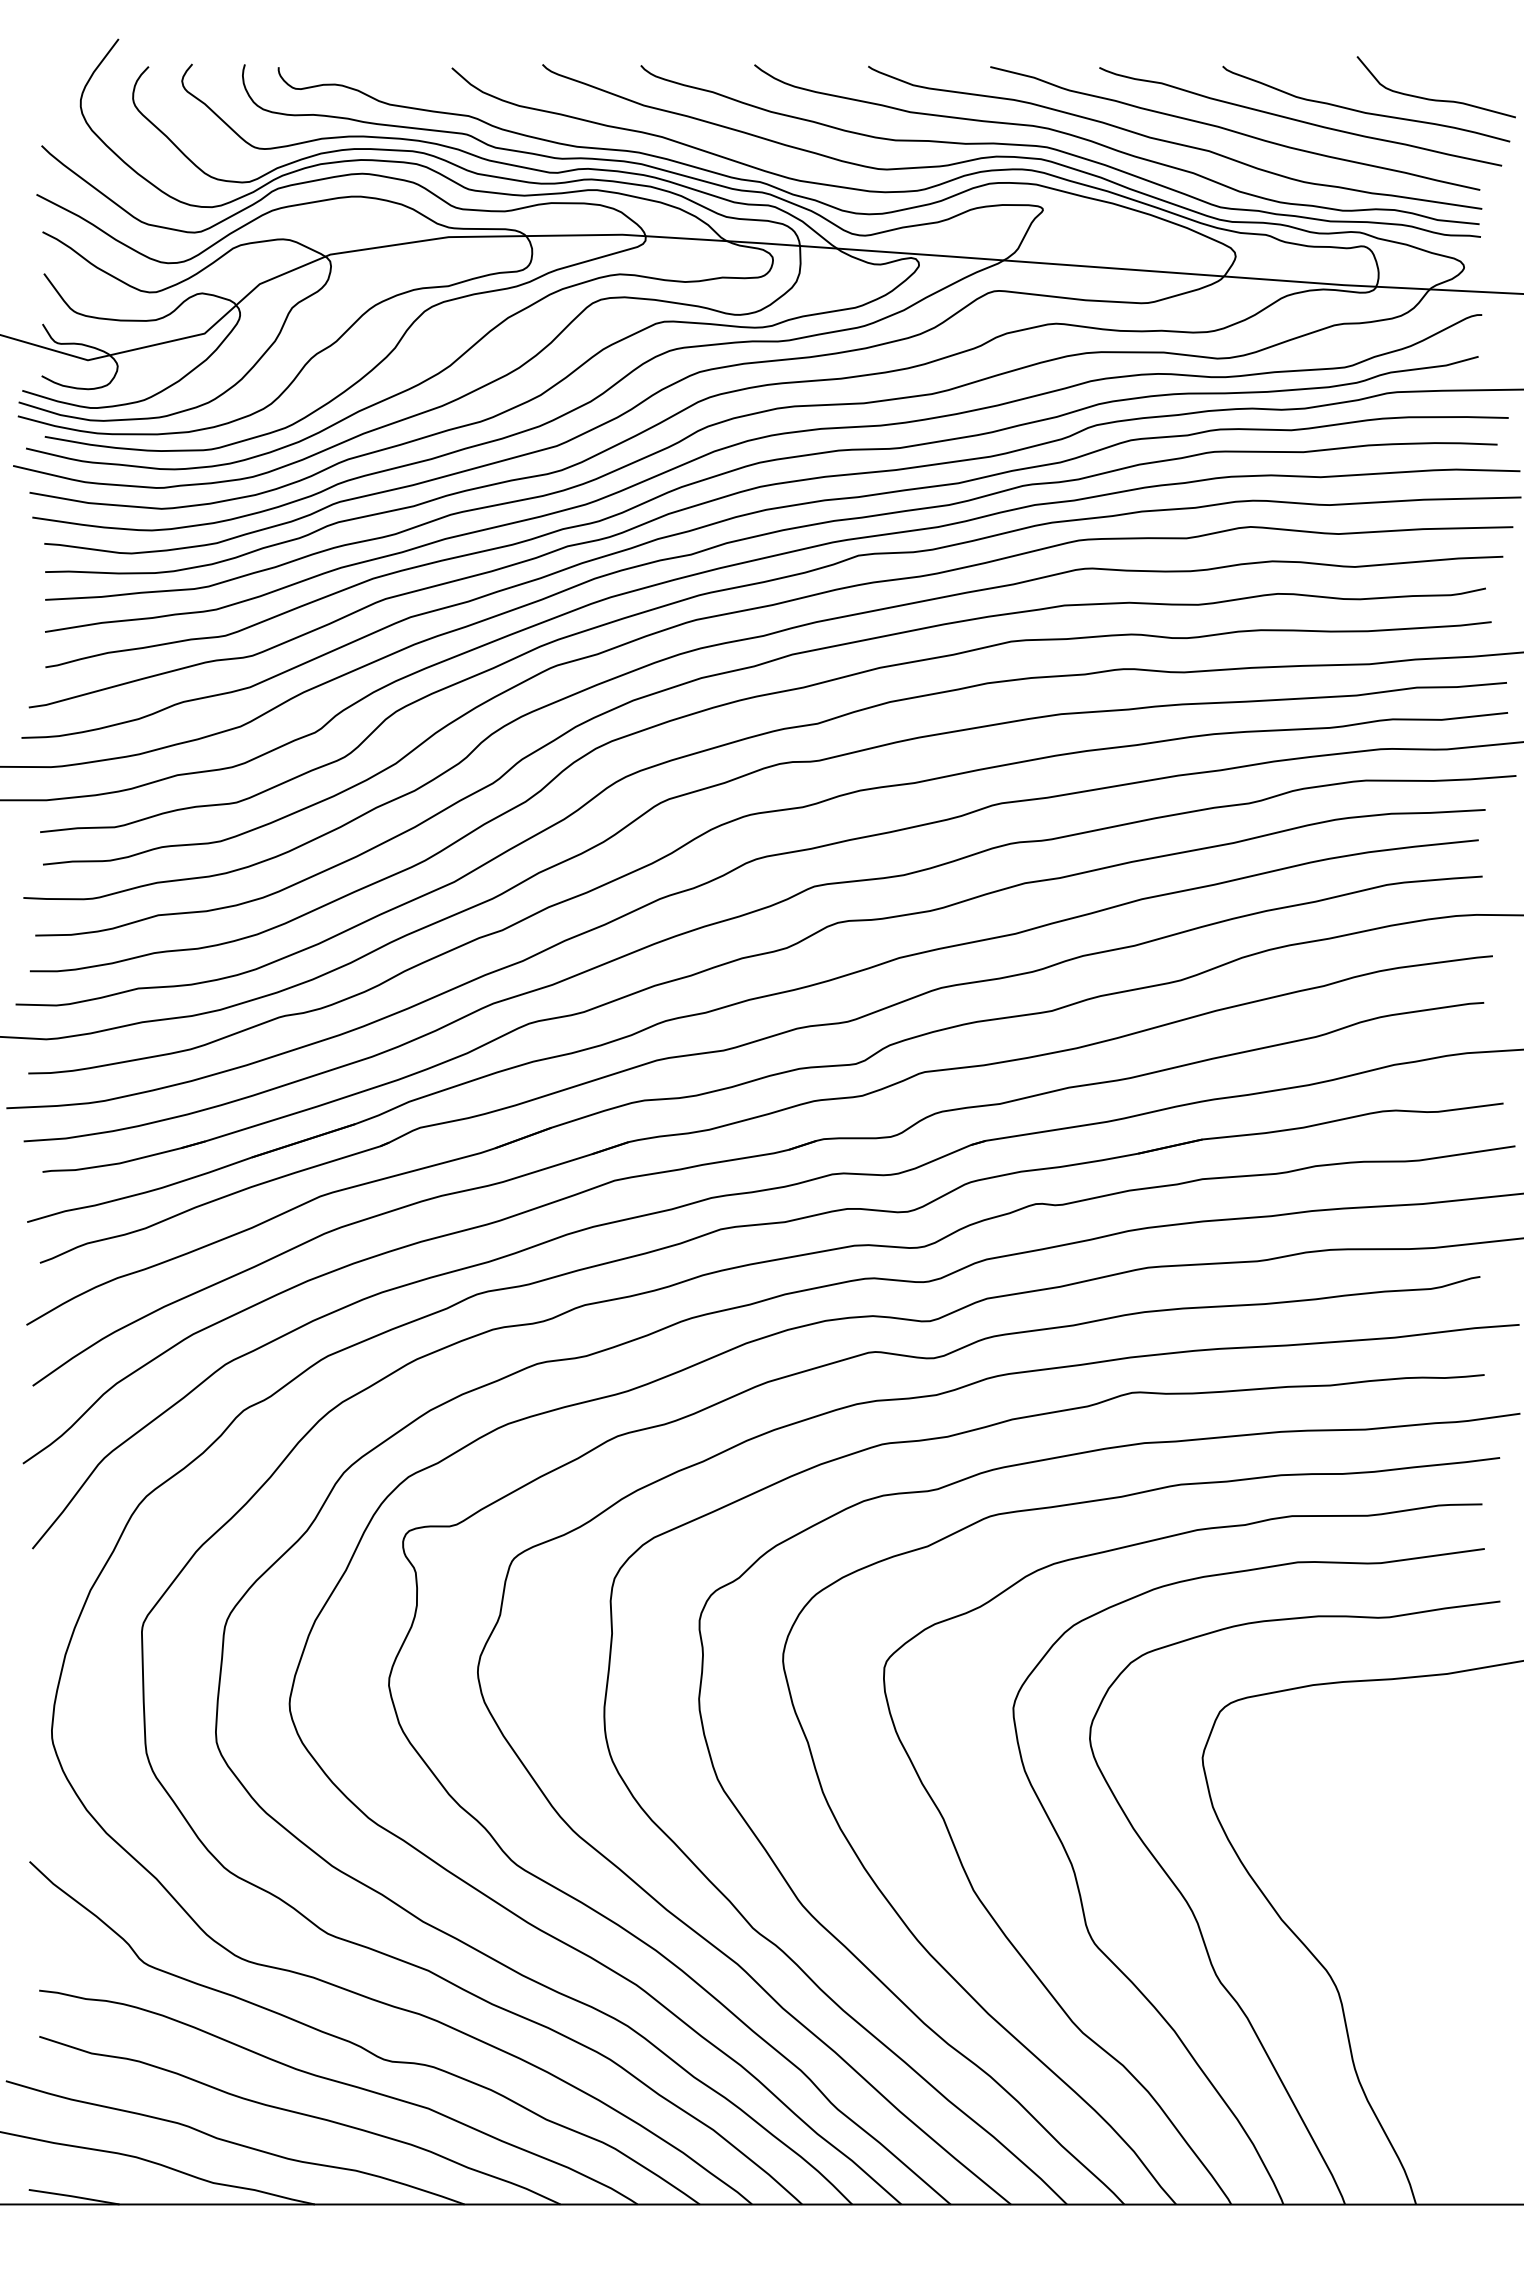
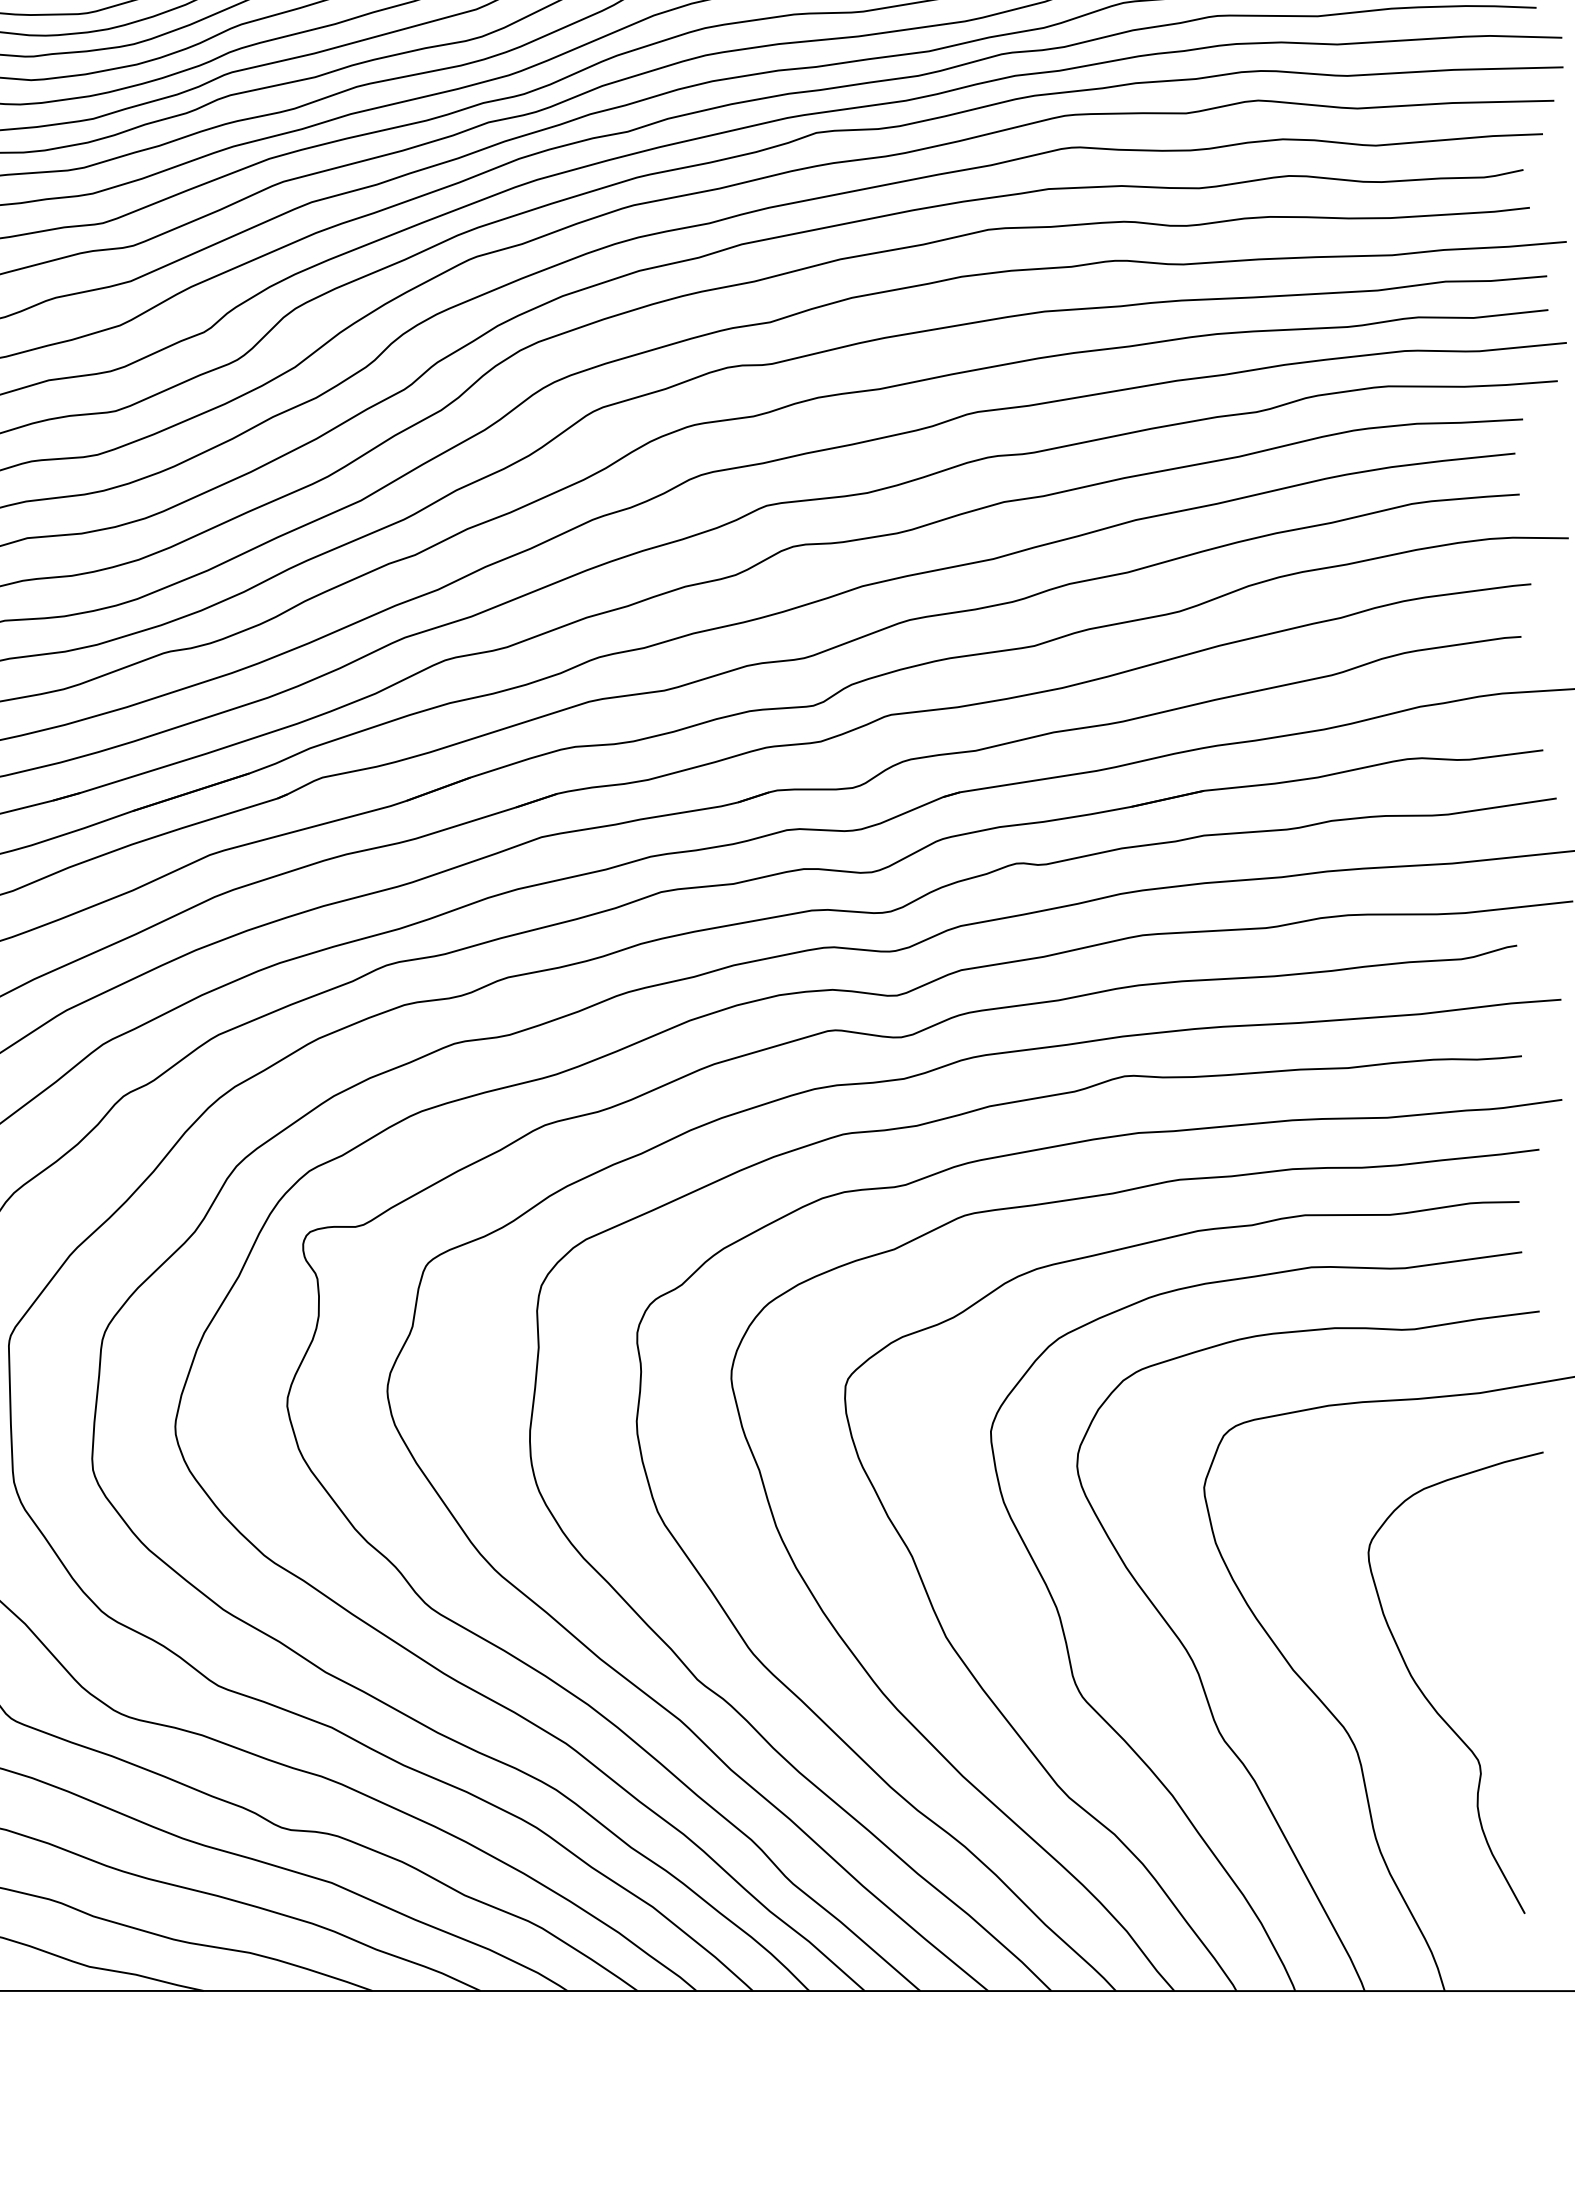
curve: (1402, 1946) -> (1429, 1700), added

